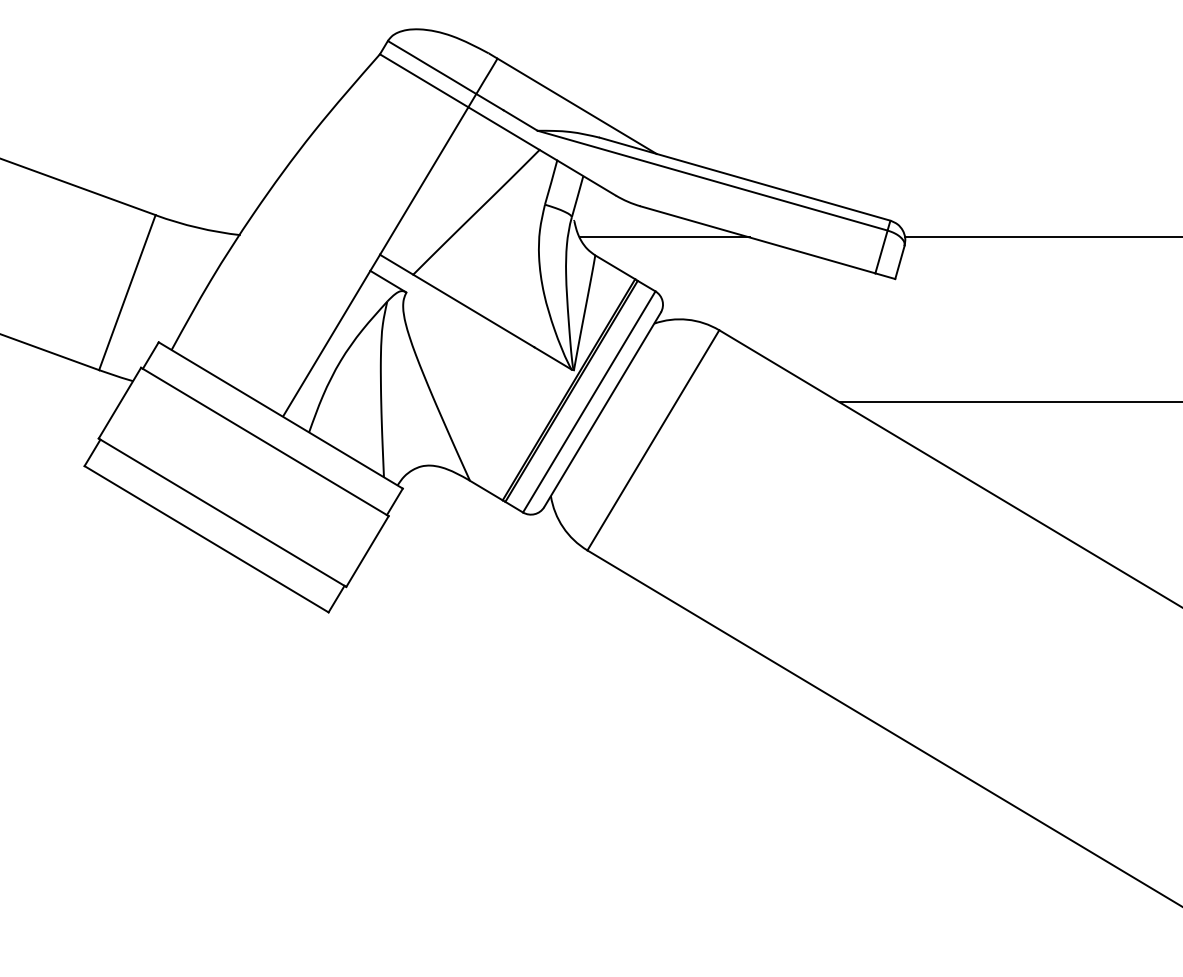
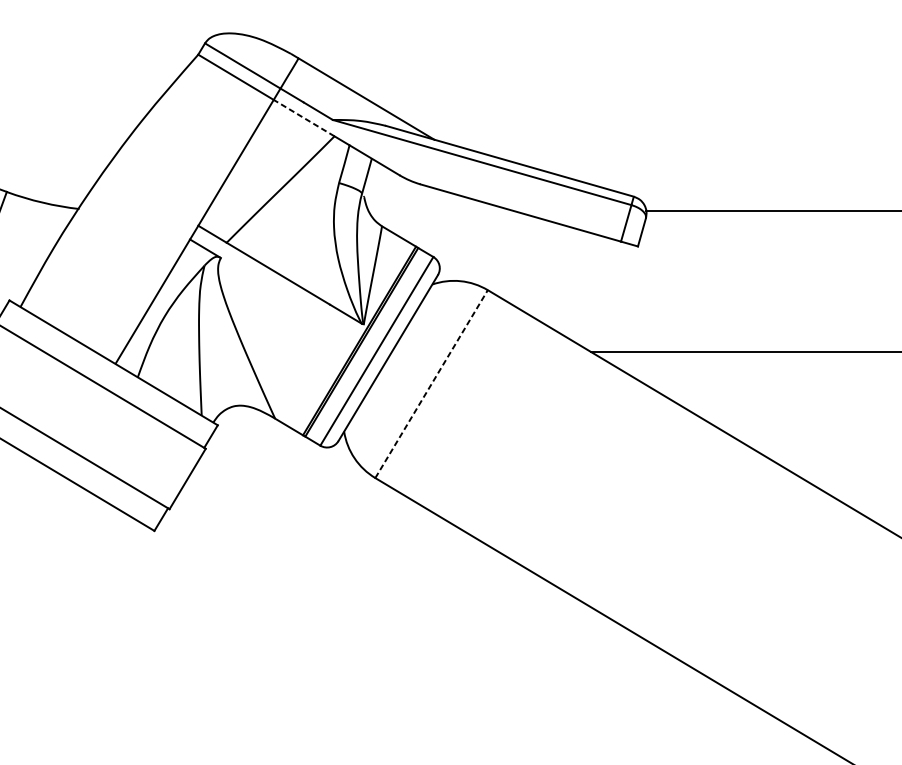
line: (504, 128) -> (304, 118), solid -> dashed
line: (664, 237) -> (441, 211), removed
line: (653, 439) -> (431, 383), solid -> dashed

